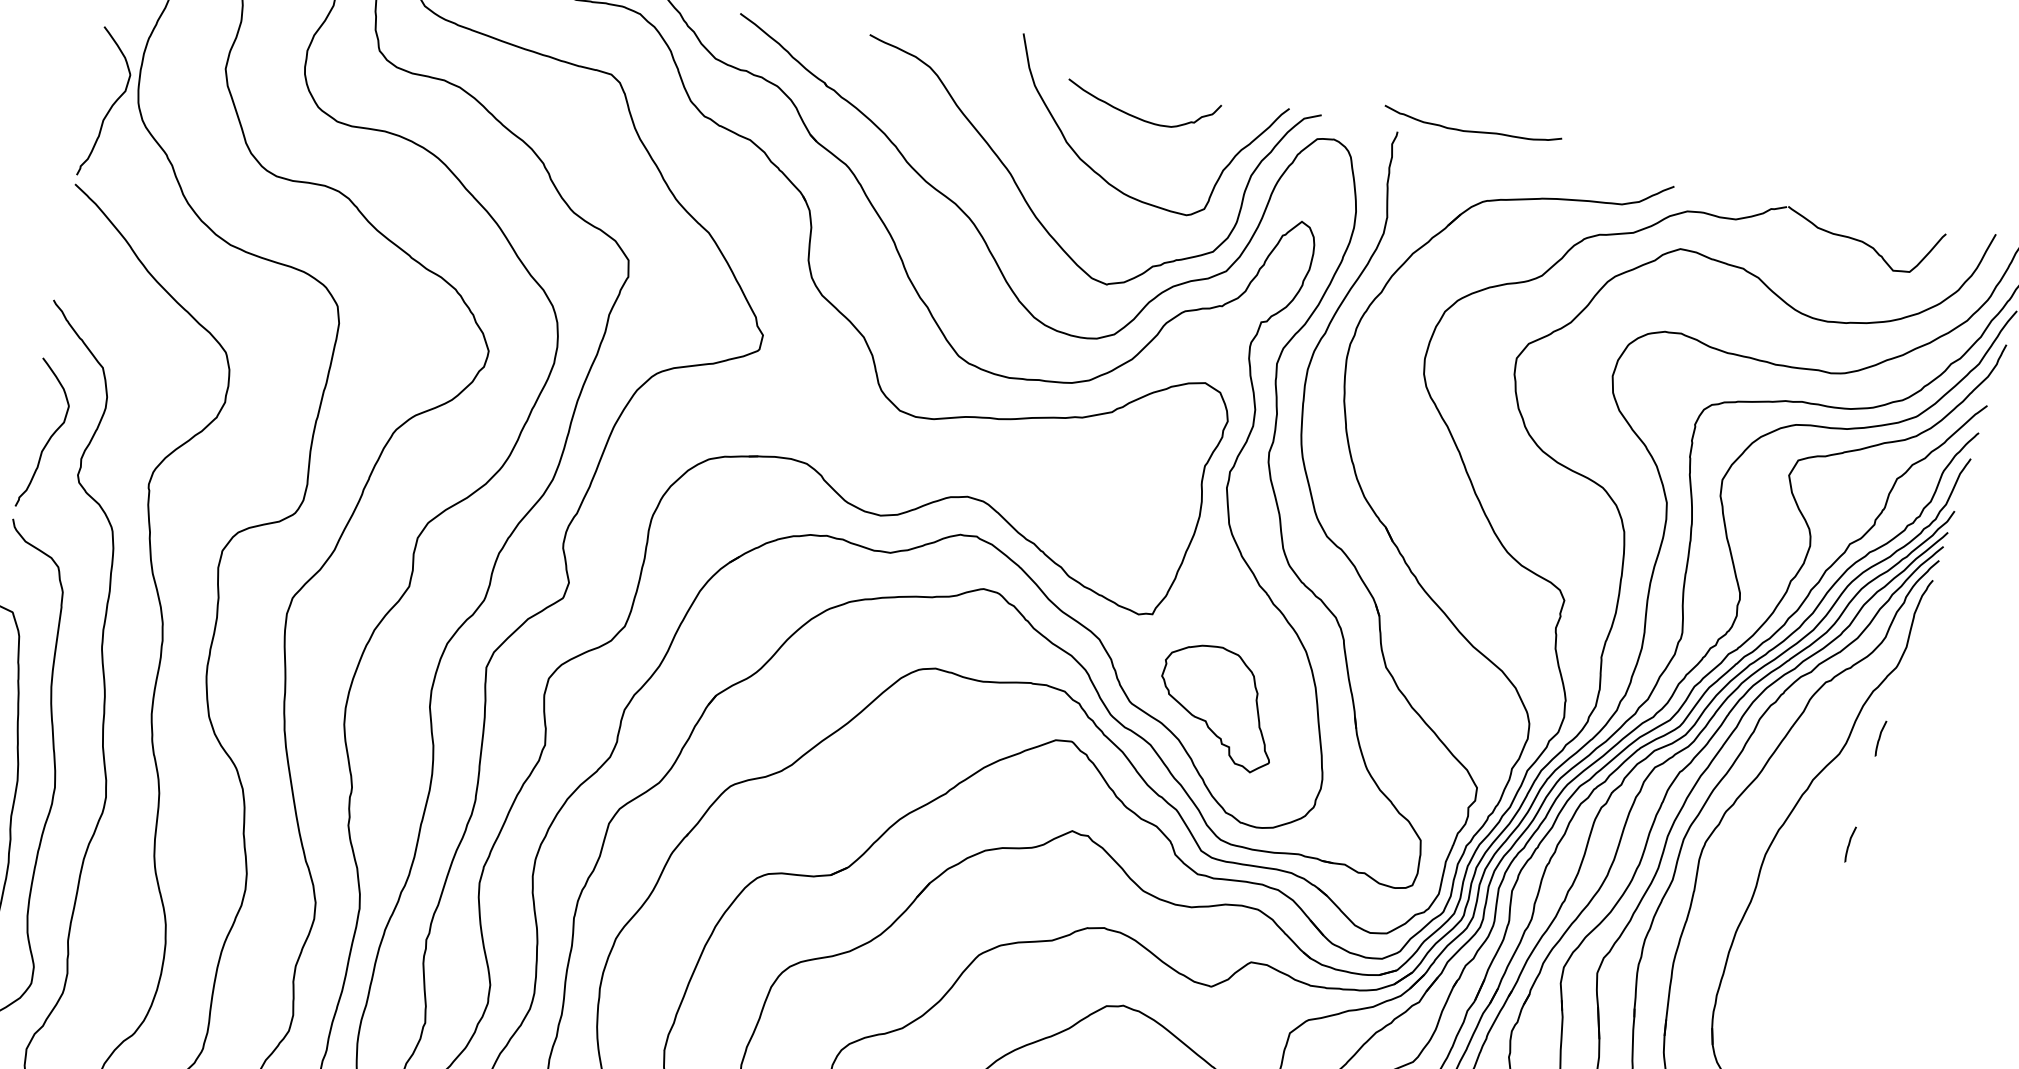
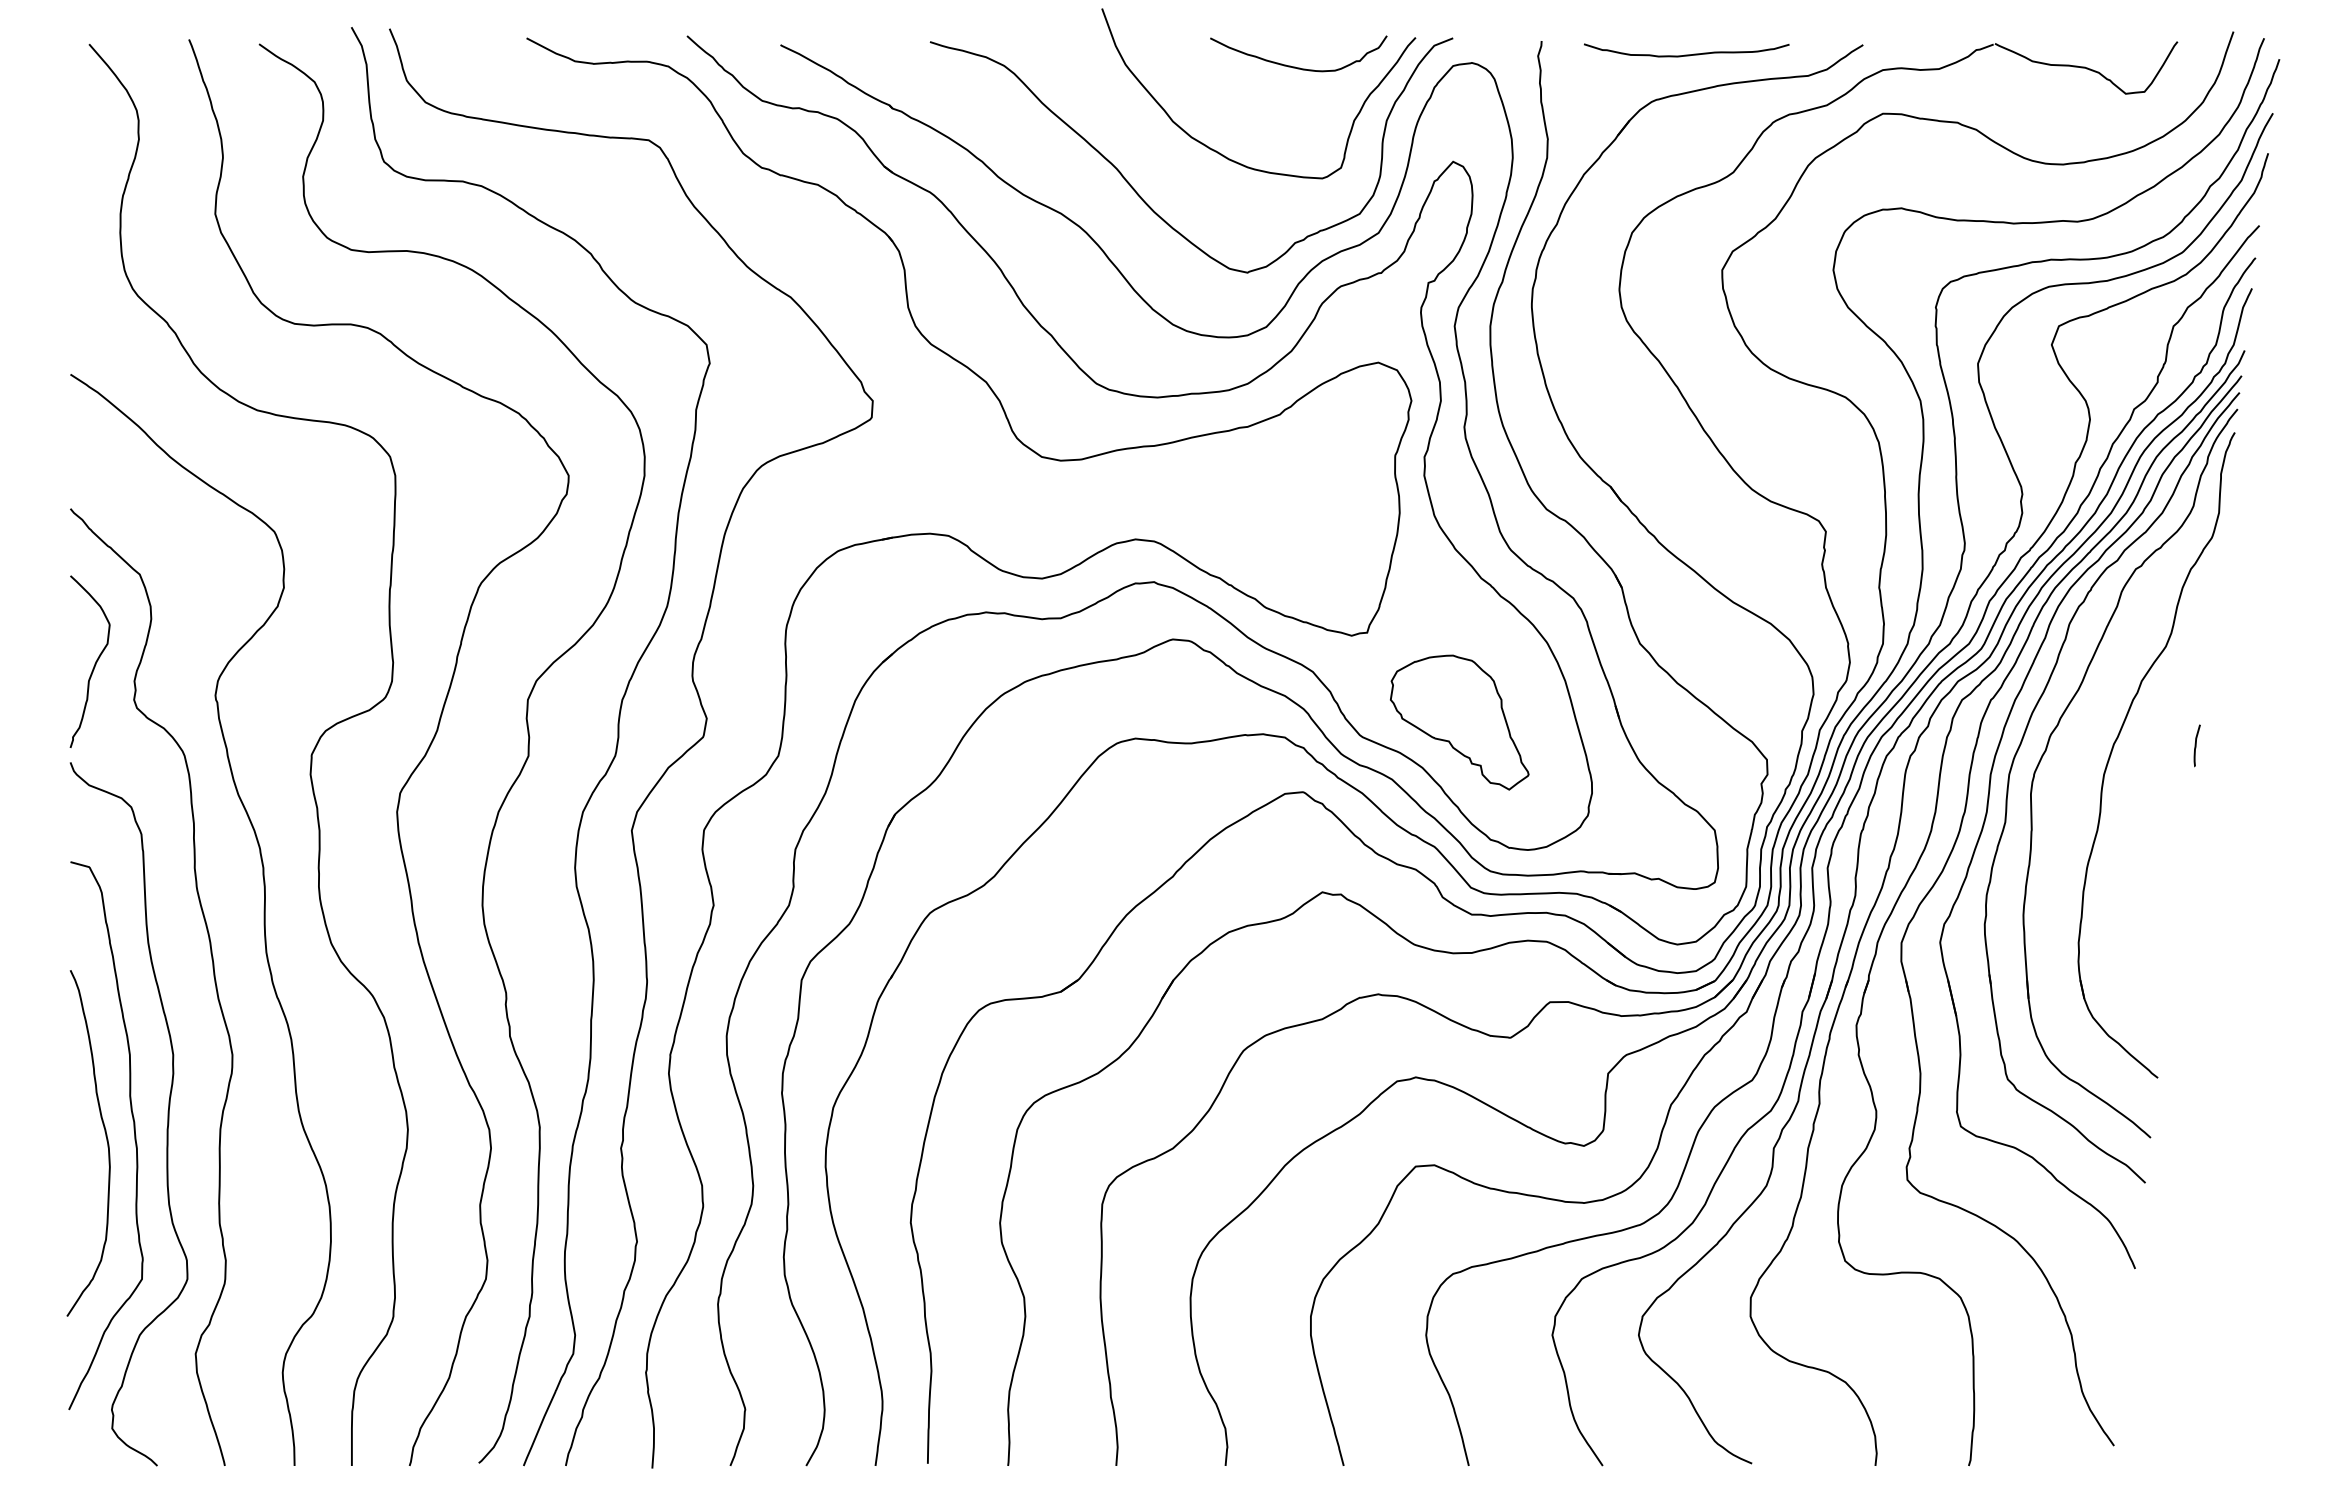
curve: (111, 106) -> (94, 279), removed
curve: (1137, 117) -> (1295, 66), moved
curve: (1471, 130) -> (1686, 54), moved
curve: (1880, 738) -> (2208, 620), removed

